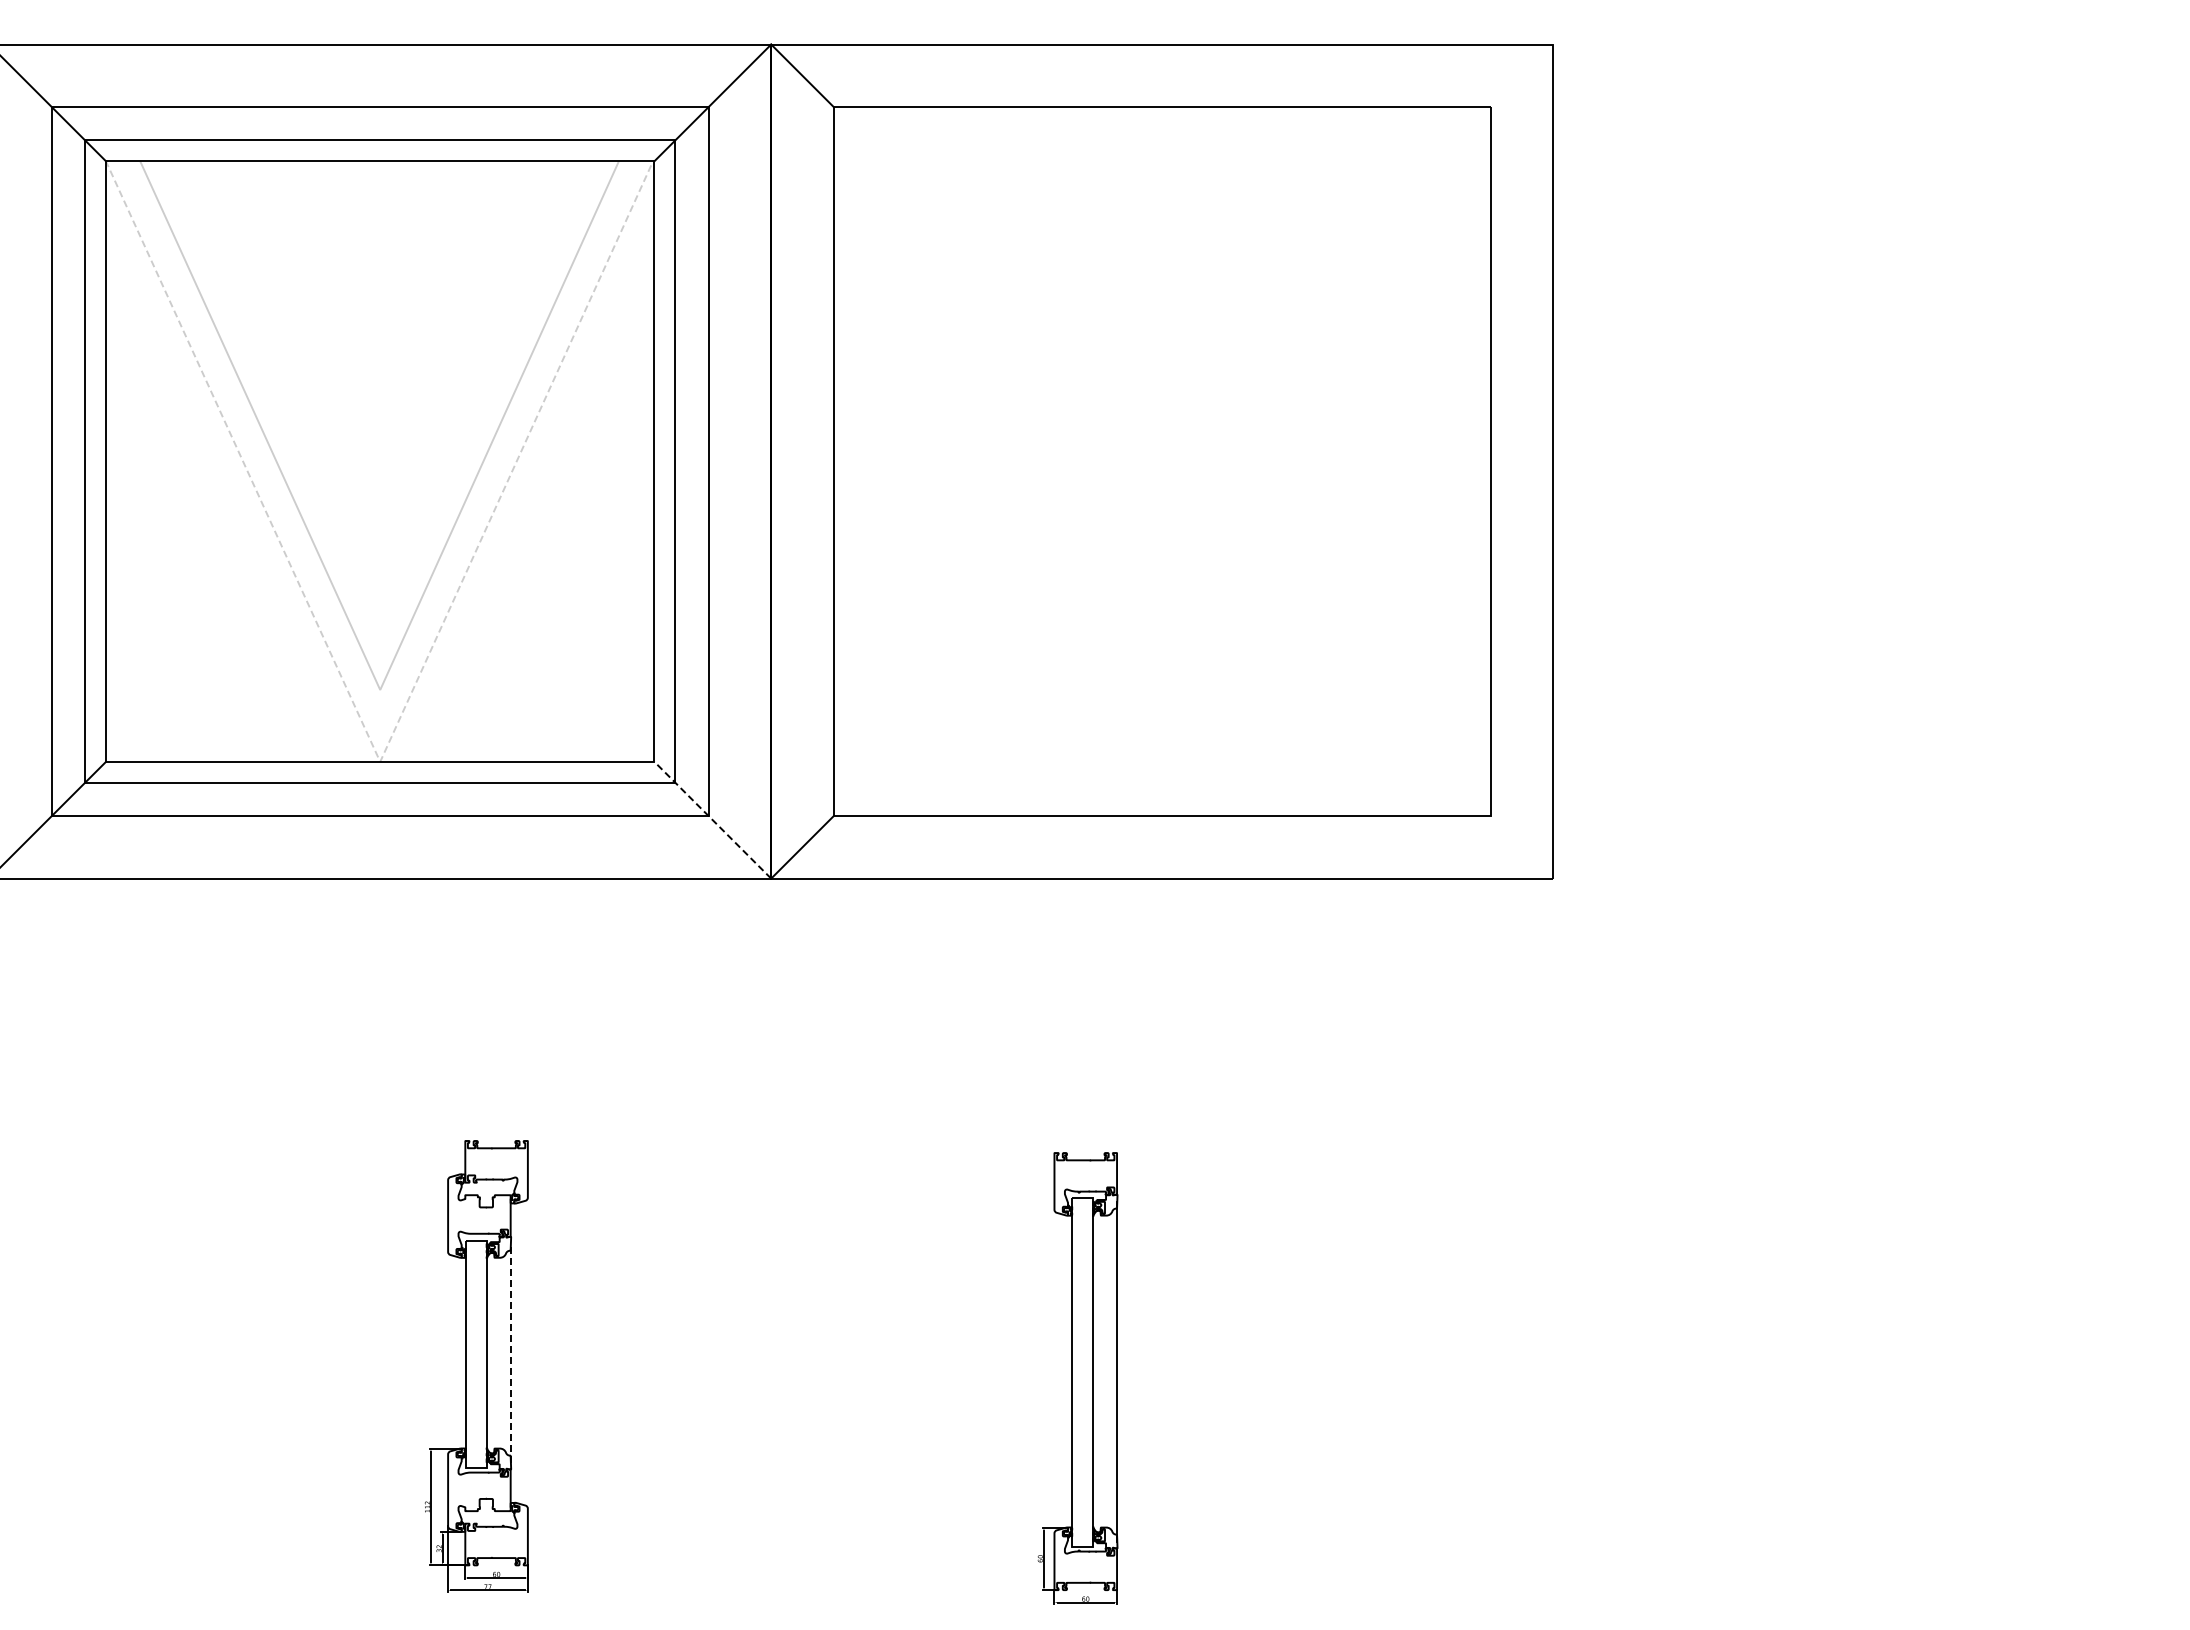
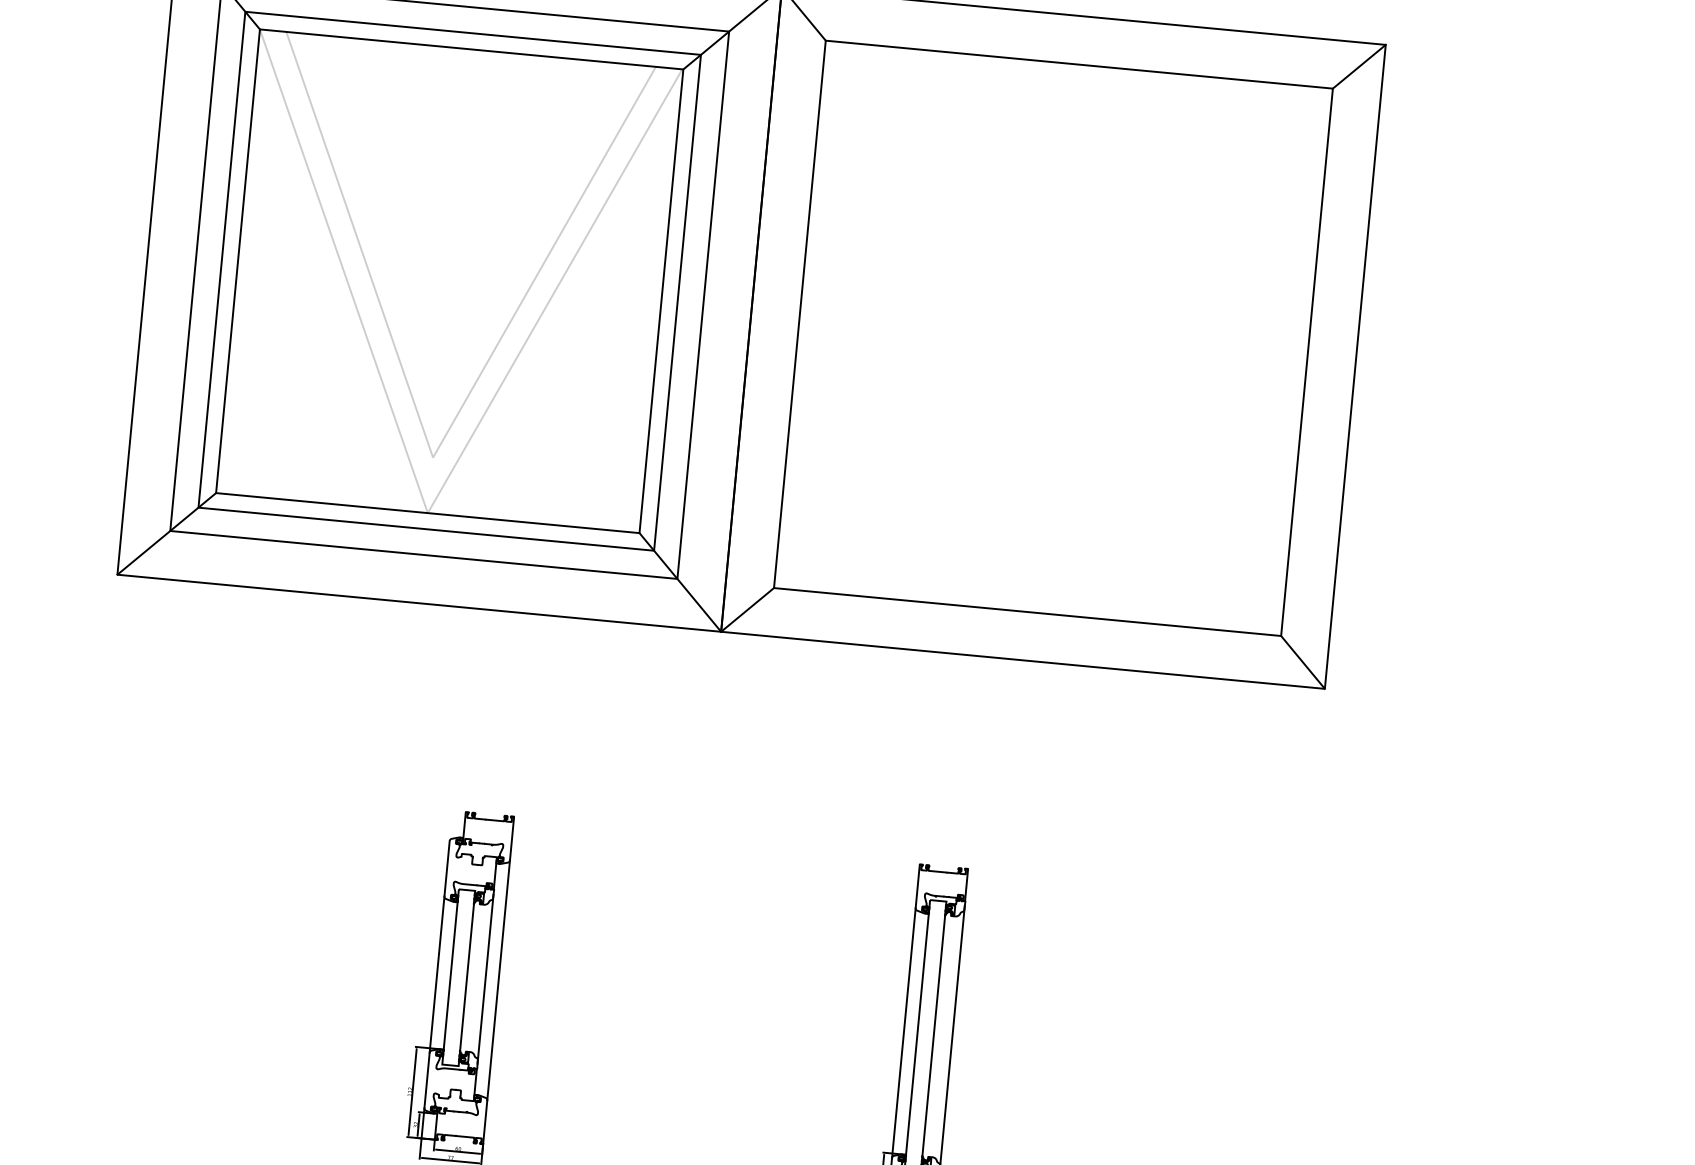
line: (1521, 75) -> (1359, 66), added
line: (380, 761) -> (428, 512), dashed -> solid
line: (712, 820) -> (680, 582), dashed -> solid
line: (1521, 847) -> (1302, 662), added
line: (448, 1352) -> (437, 974), added
line: (510, 1352) -> (485, 978), dashed -> solid
line: (527, 1352) -> (498, 979), added
line: (1054, 1371) -> (903, 1033), added

